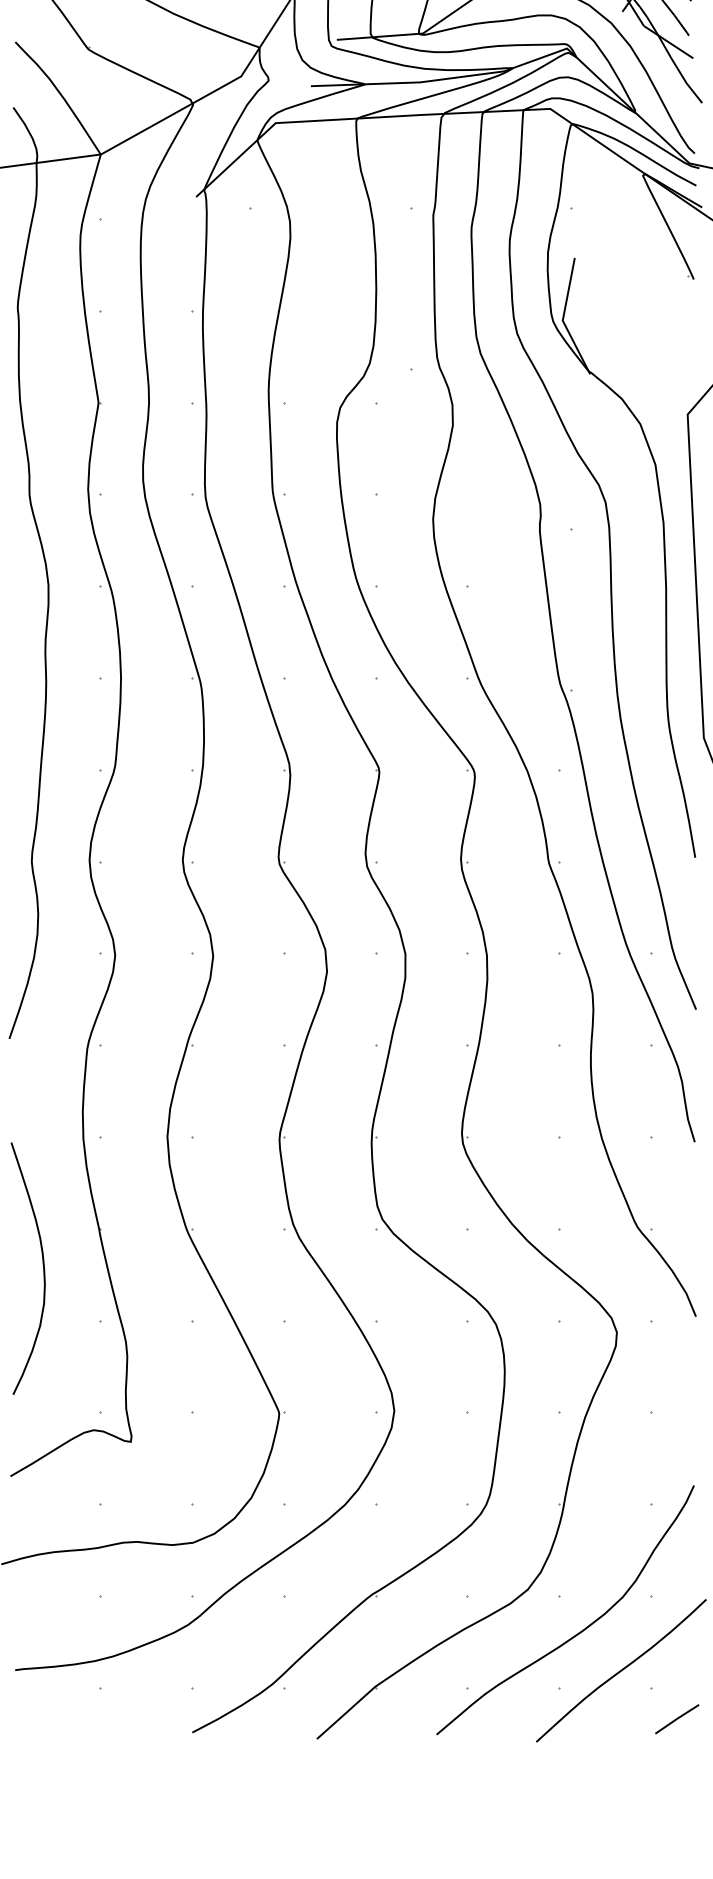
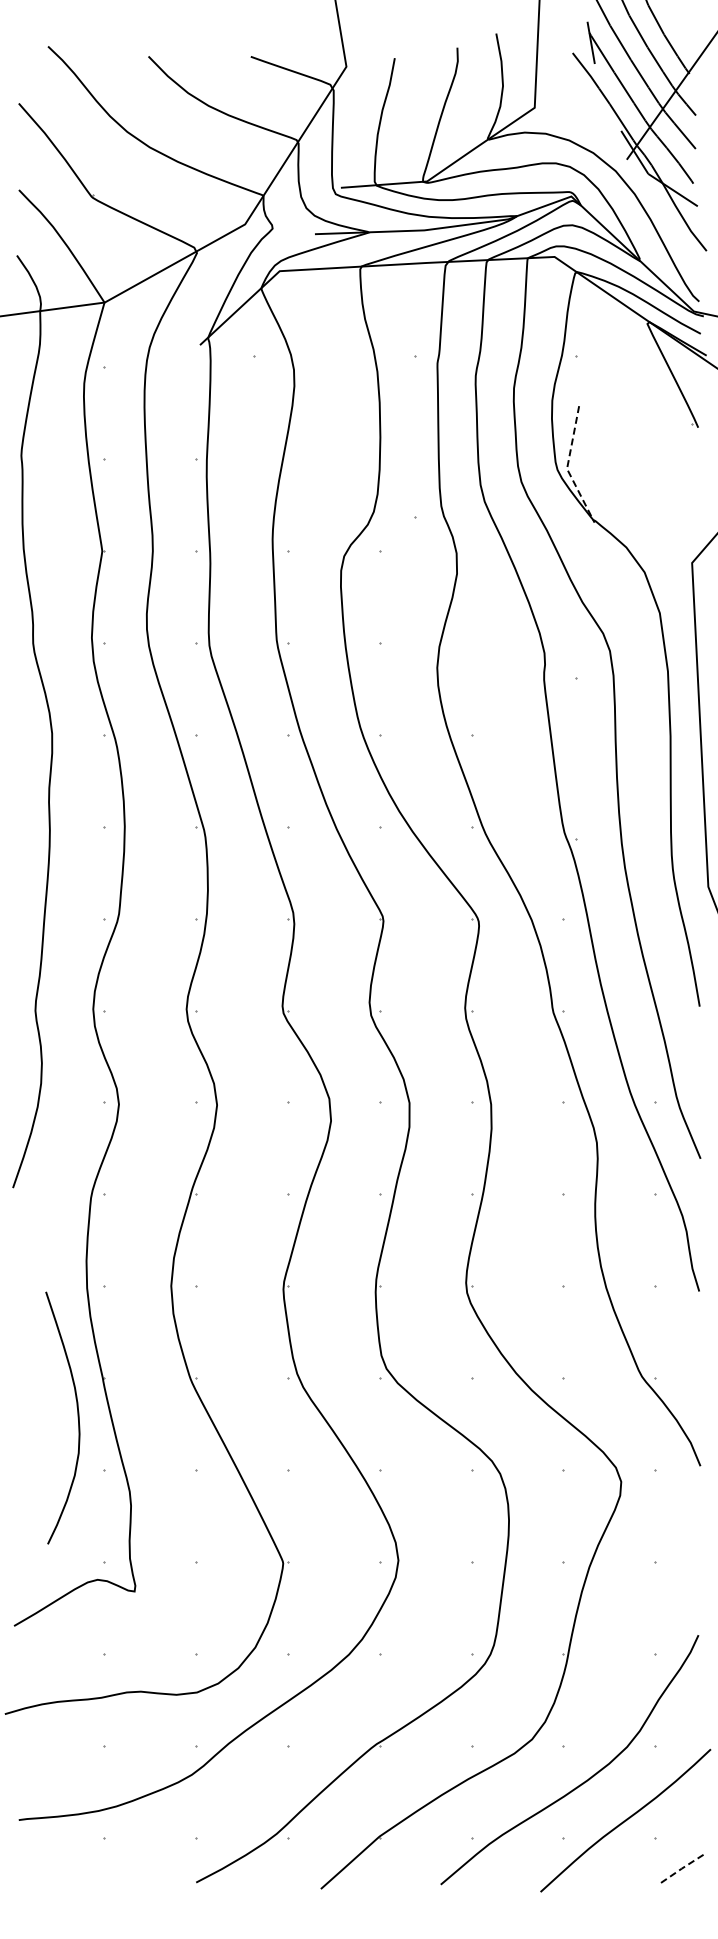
line: (563, 319) -> (567, 467), solid -> dashed
curve: (42, 1268) -> (77, 1417), moved
line: (677, 1718) -> (681, 1868), solid -> dashed

